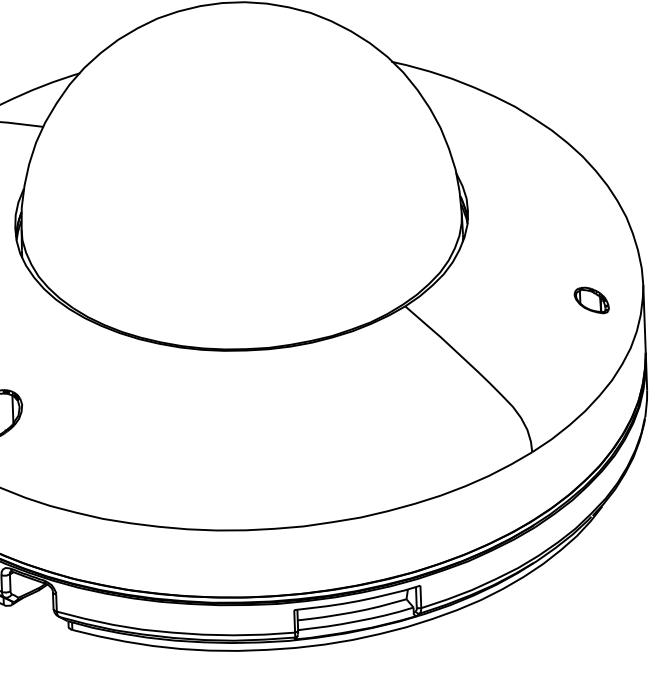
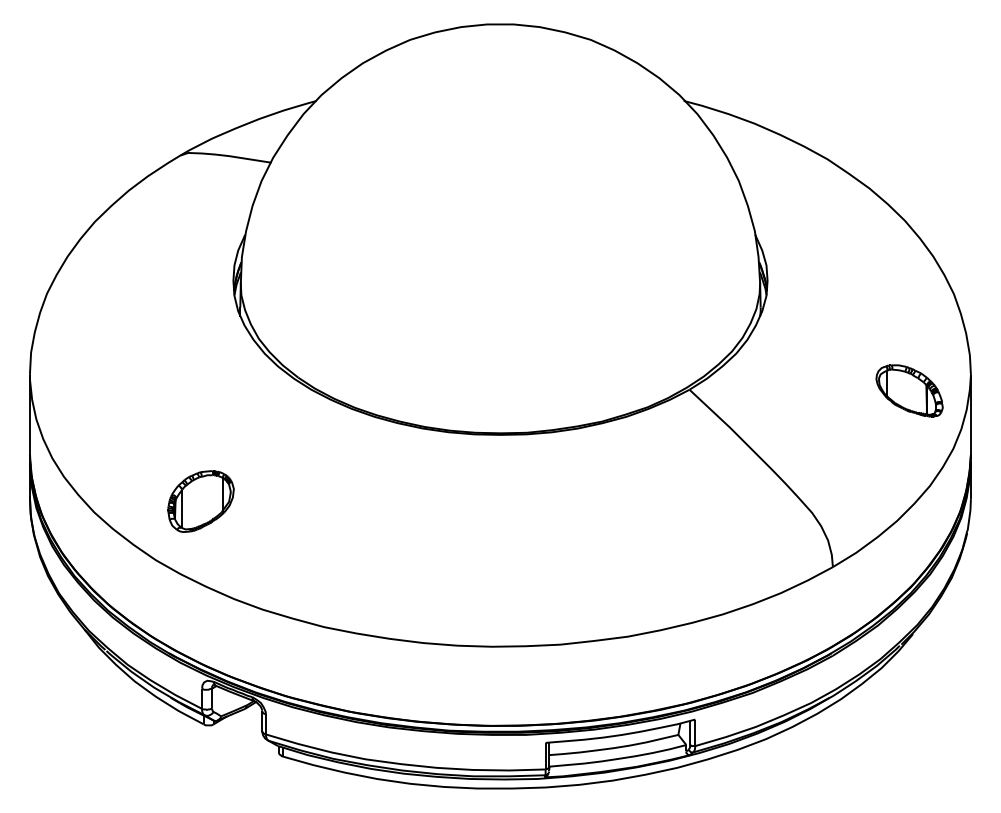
part: (591, 300) -> (909, 390), size x1.67

